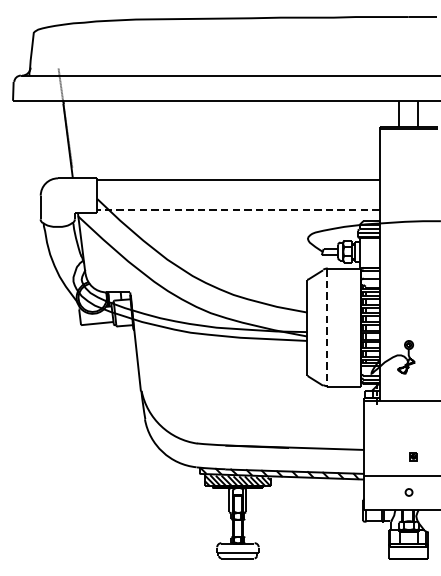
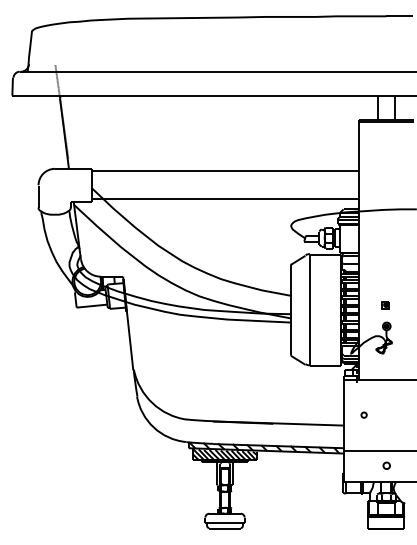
line: (238, 210) -> (225, 199), dashed -> solid
line: (327, 328) -> (309, 310), dashed -> solid
part: (384, 438) -> (363, 414), added
part: (413, 457) -> (385, 305), moved

